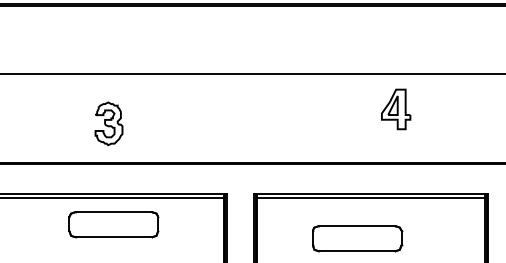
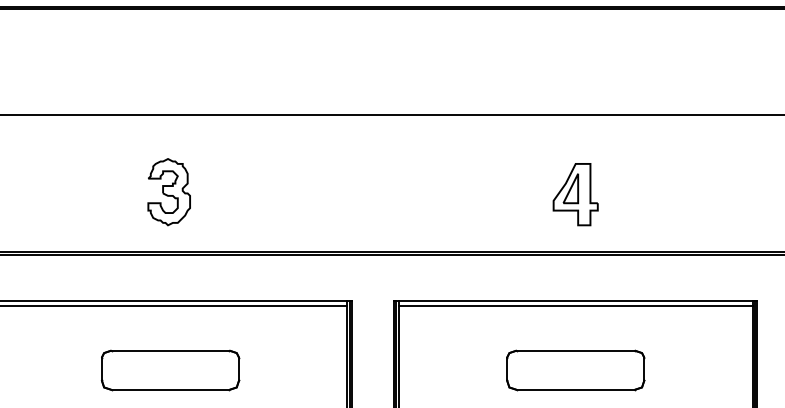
part: (396, 109) -> (576, 194), moved
part: (113, 224) -> (169, 369), moved
part: (357, 238) -> (576, 369), moved

